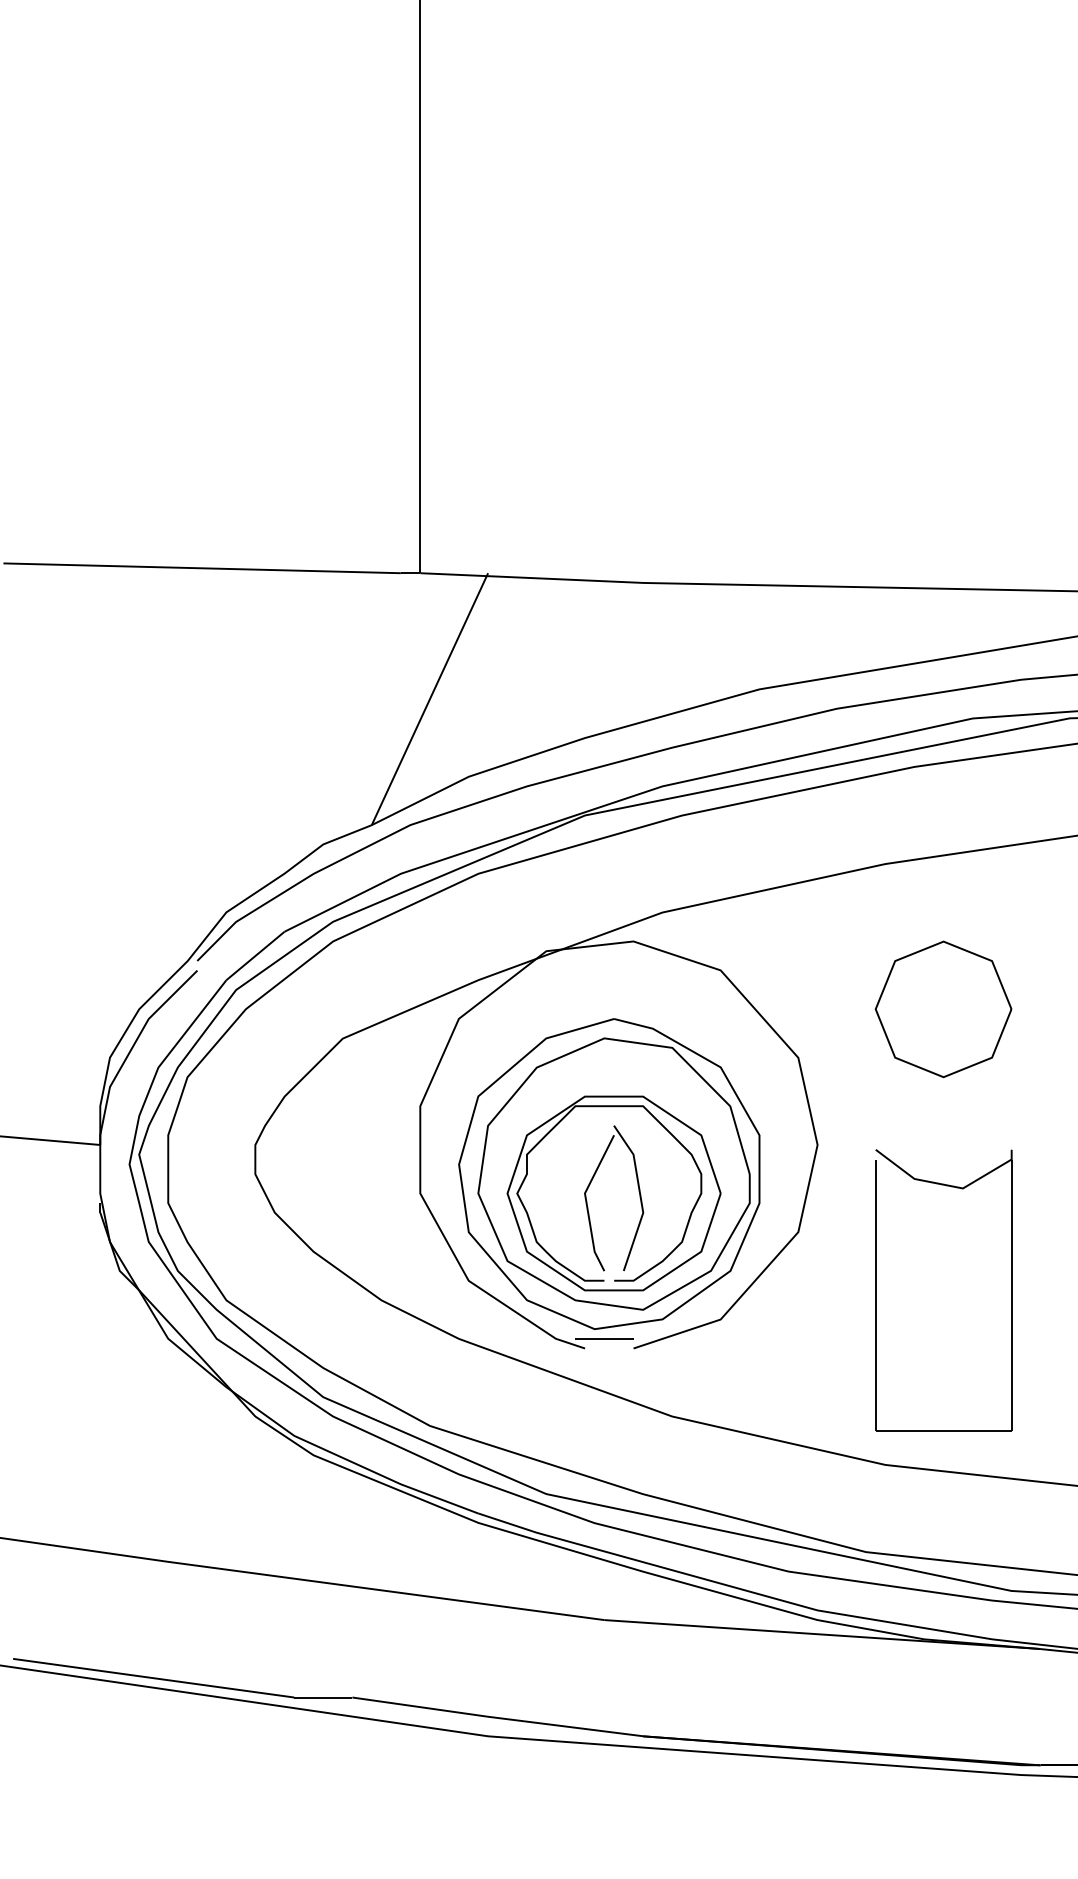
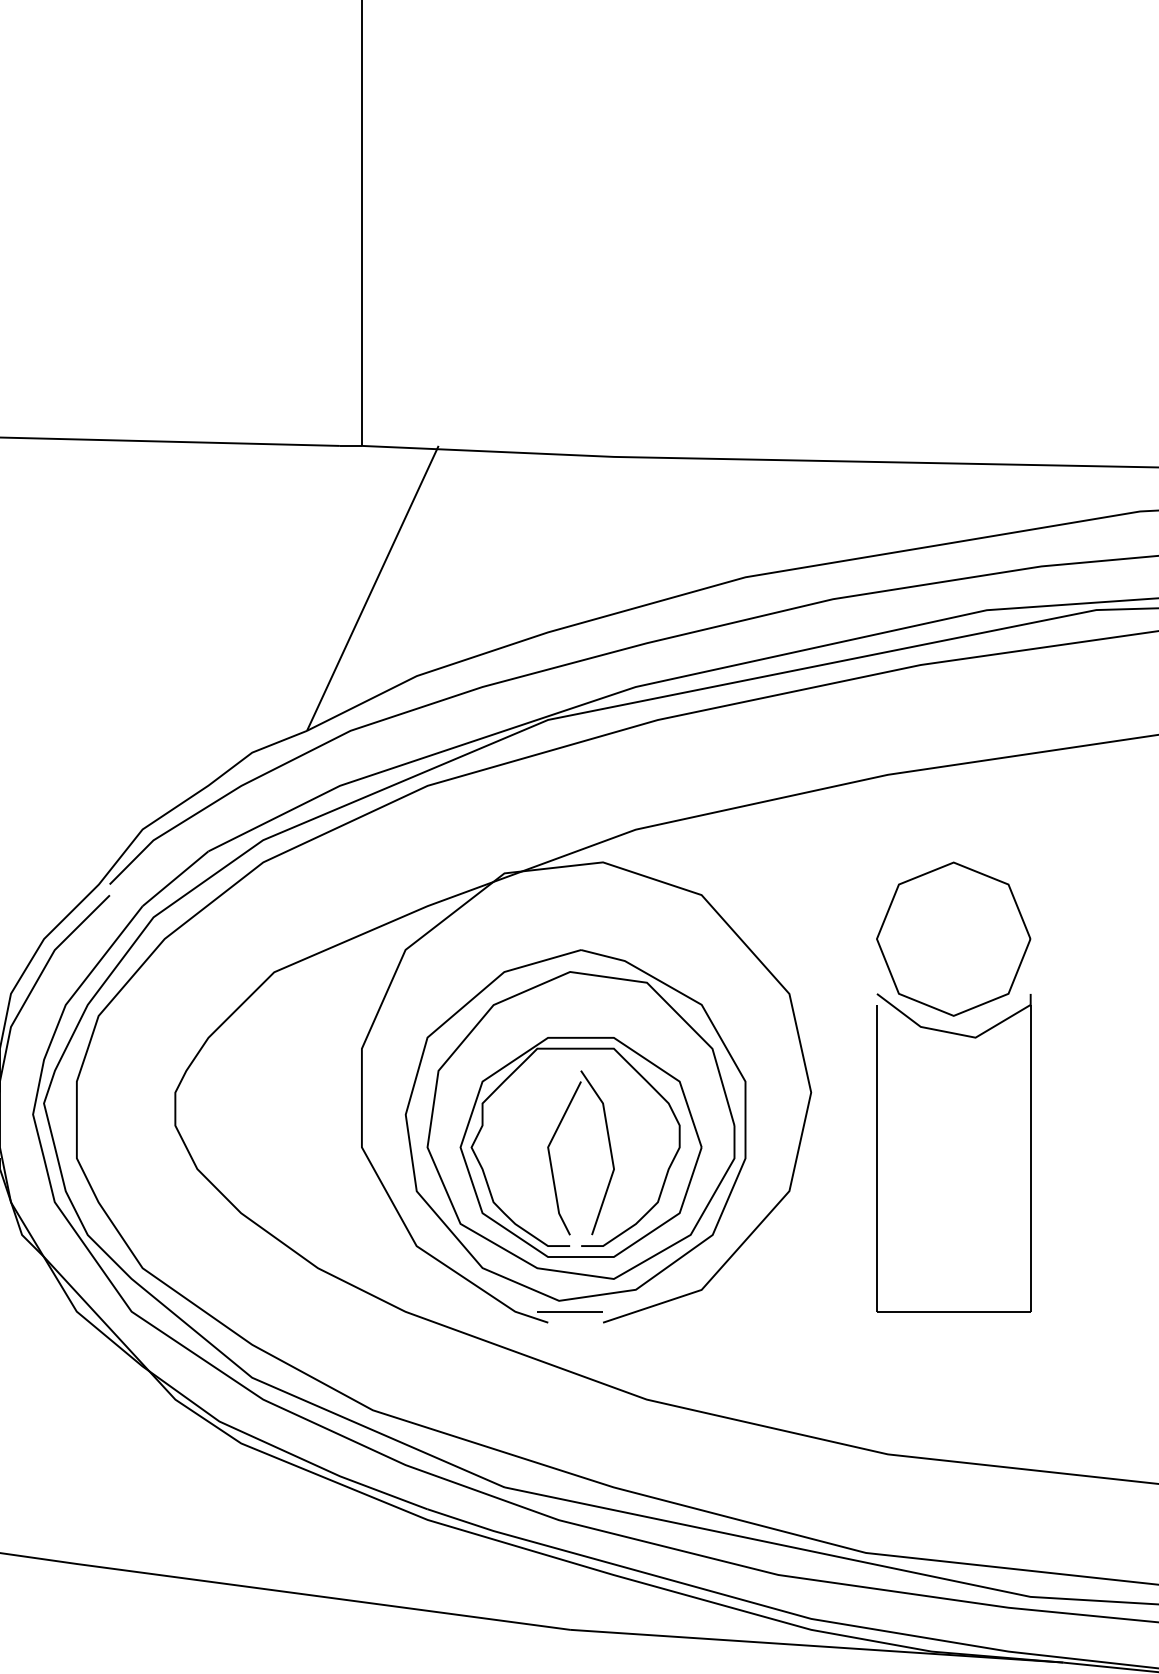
part: (876, 1290) -> (877, 1153), moved

